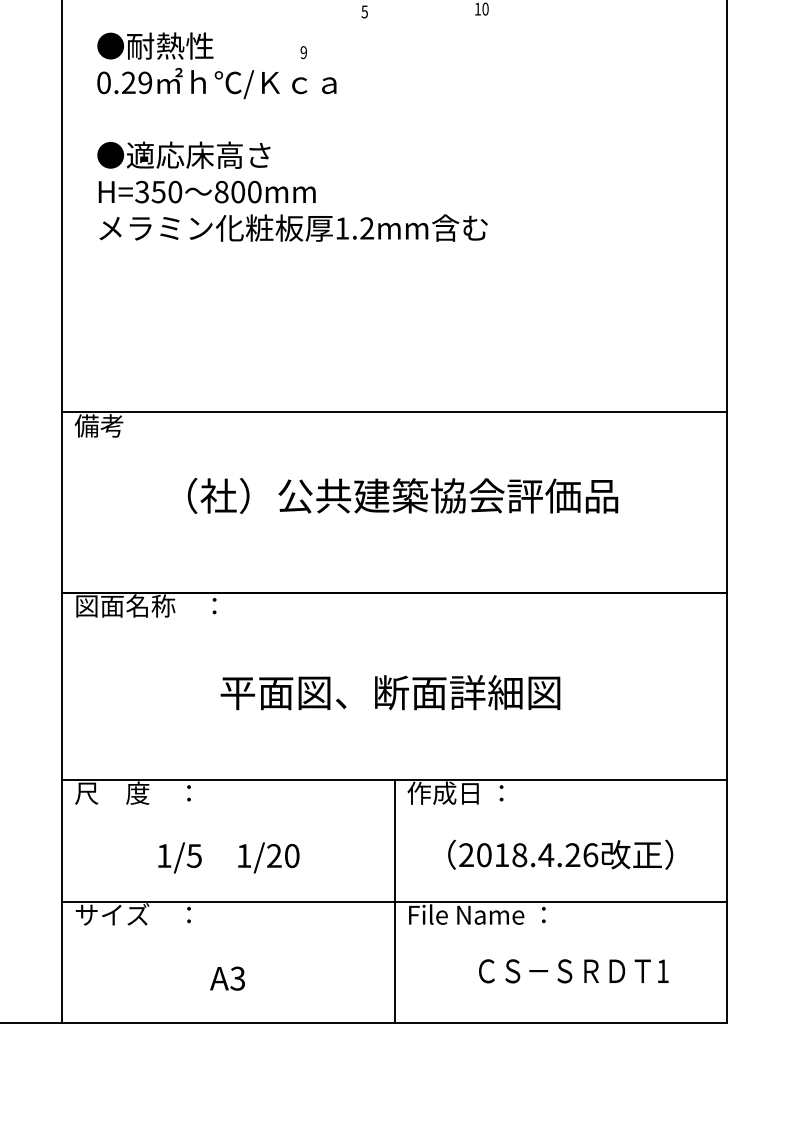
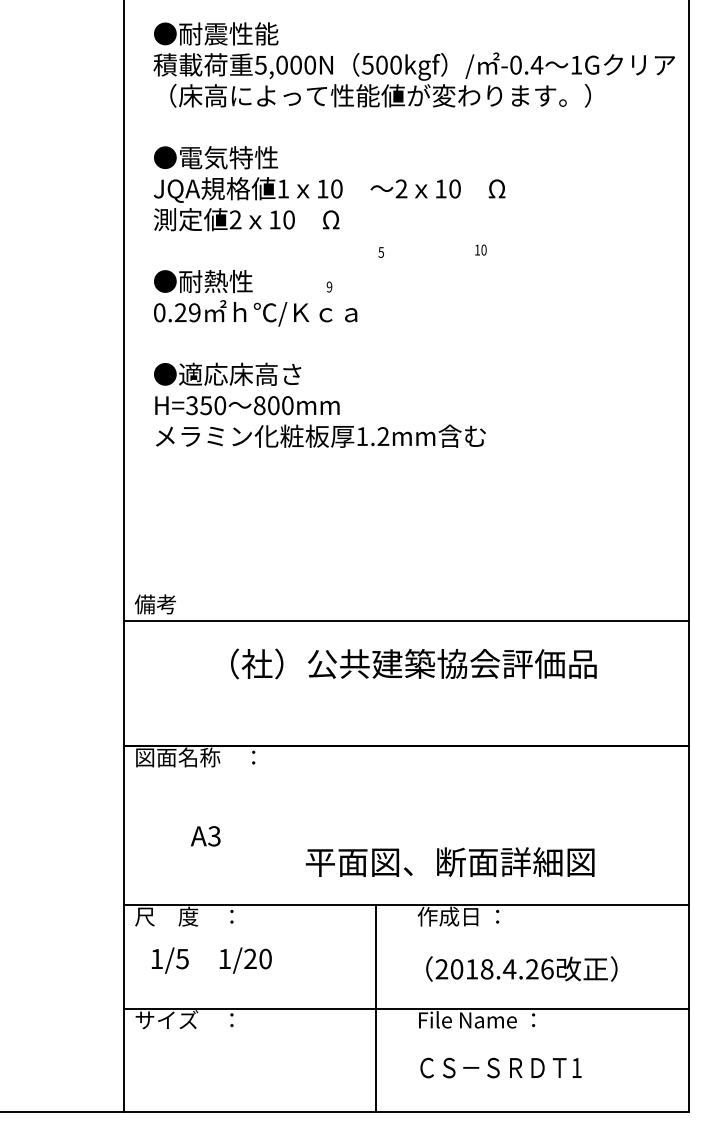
line: (394, 413) -> (406, 621), moved
text: (389, 691) -> (449, 861), moved
text: (560, 854) -> (521, 968), moved
text: (228, 857) -> (211, 960), moved
line: (394, 901) -> (375, 1008), moved
text: (573, 970) -> (500, 1067), moved
text: (227, 978) -> (205, 836), moved

